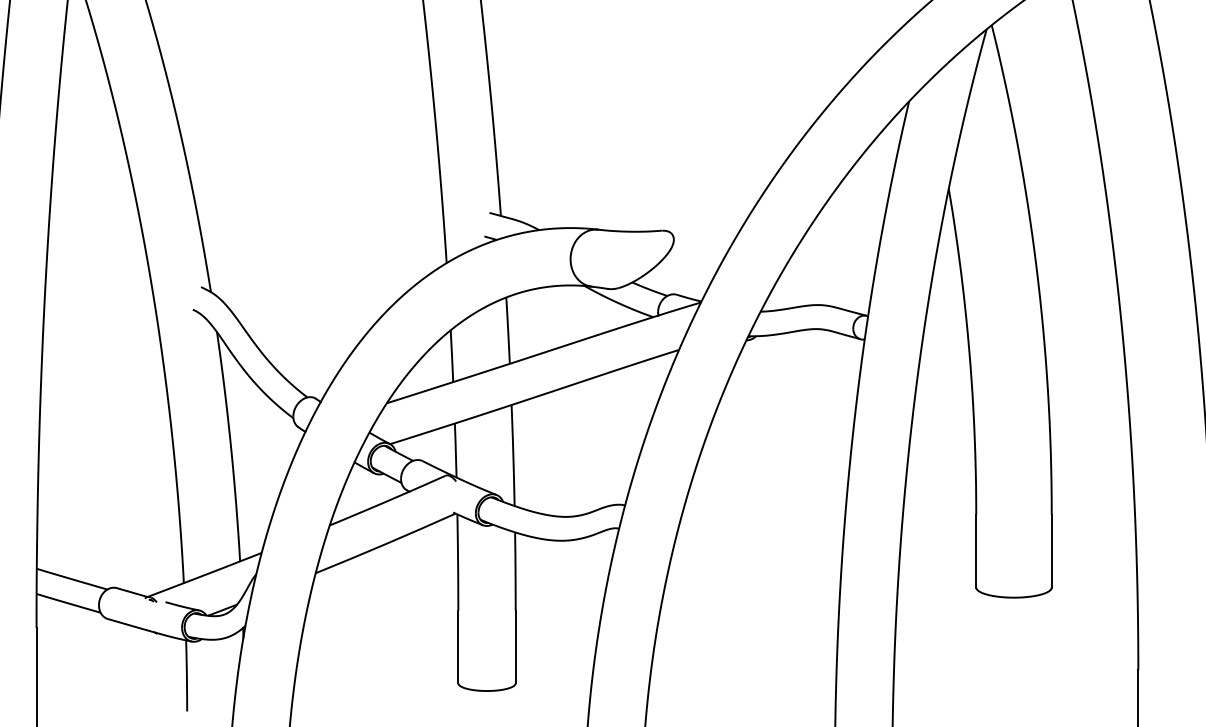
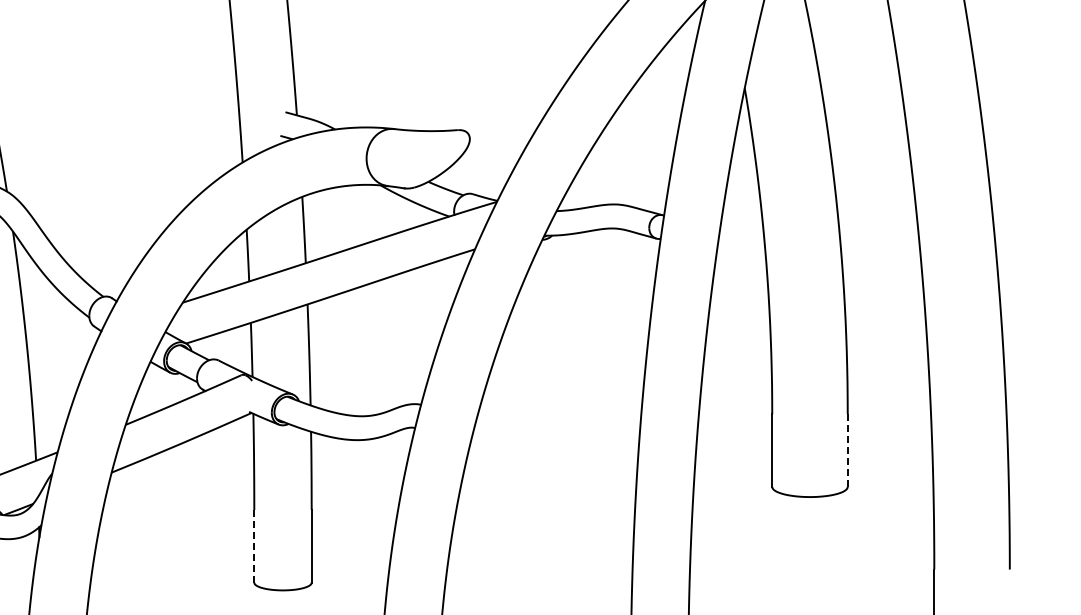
line: (1051, 550) -> (847, 449), solid -> dashed
line: (458, 647) -> (254, 546), solid -> dashed

